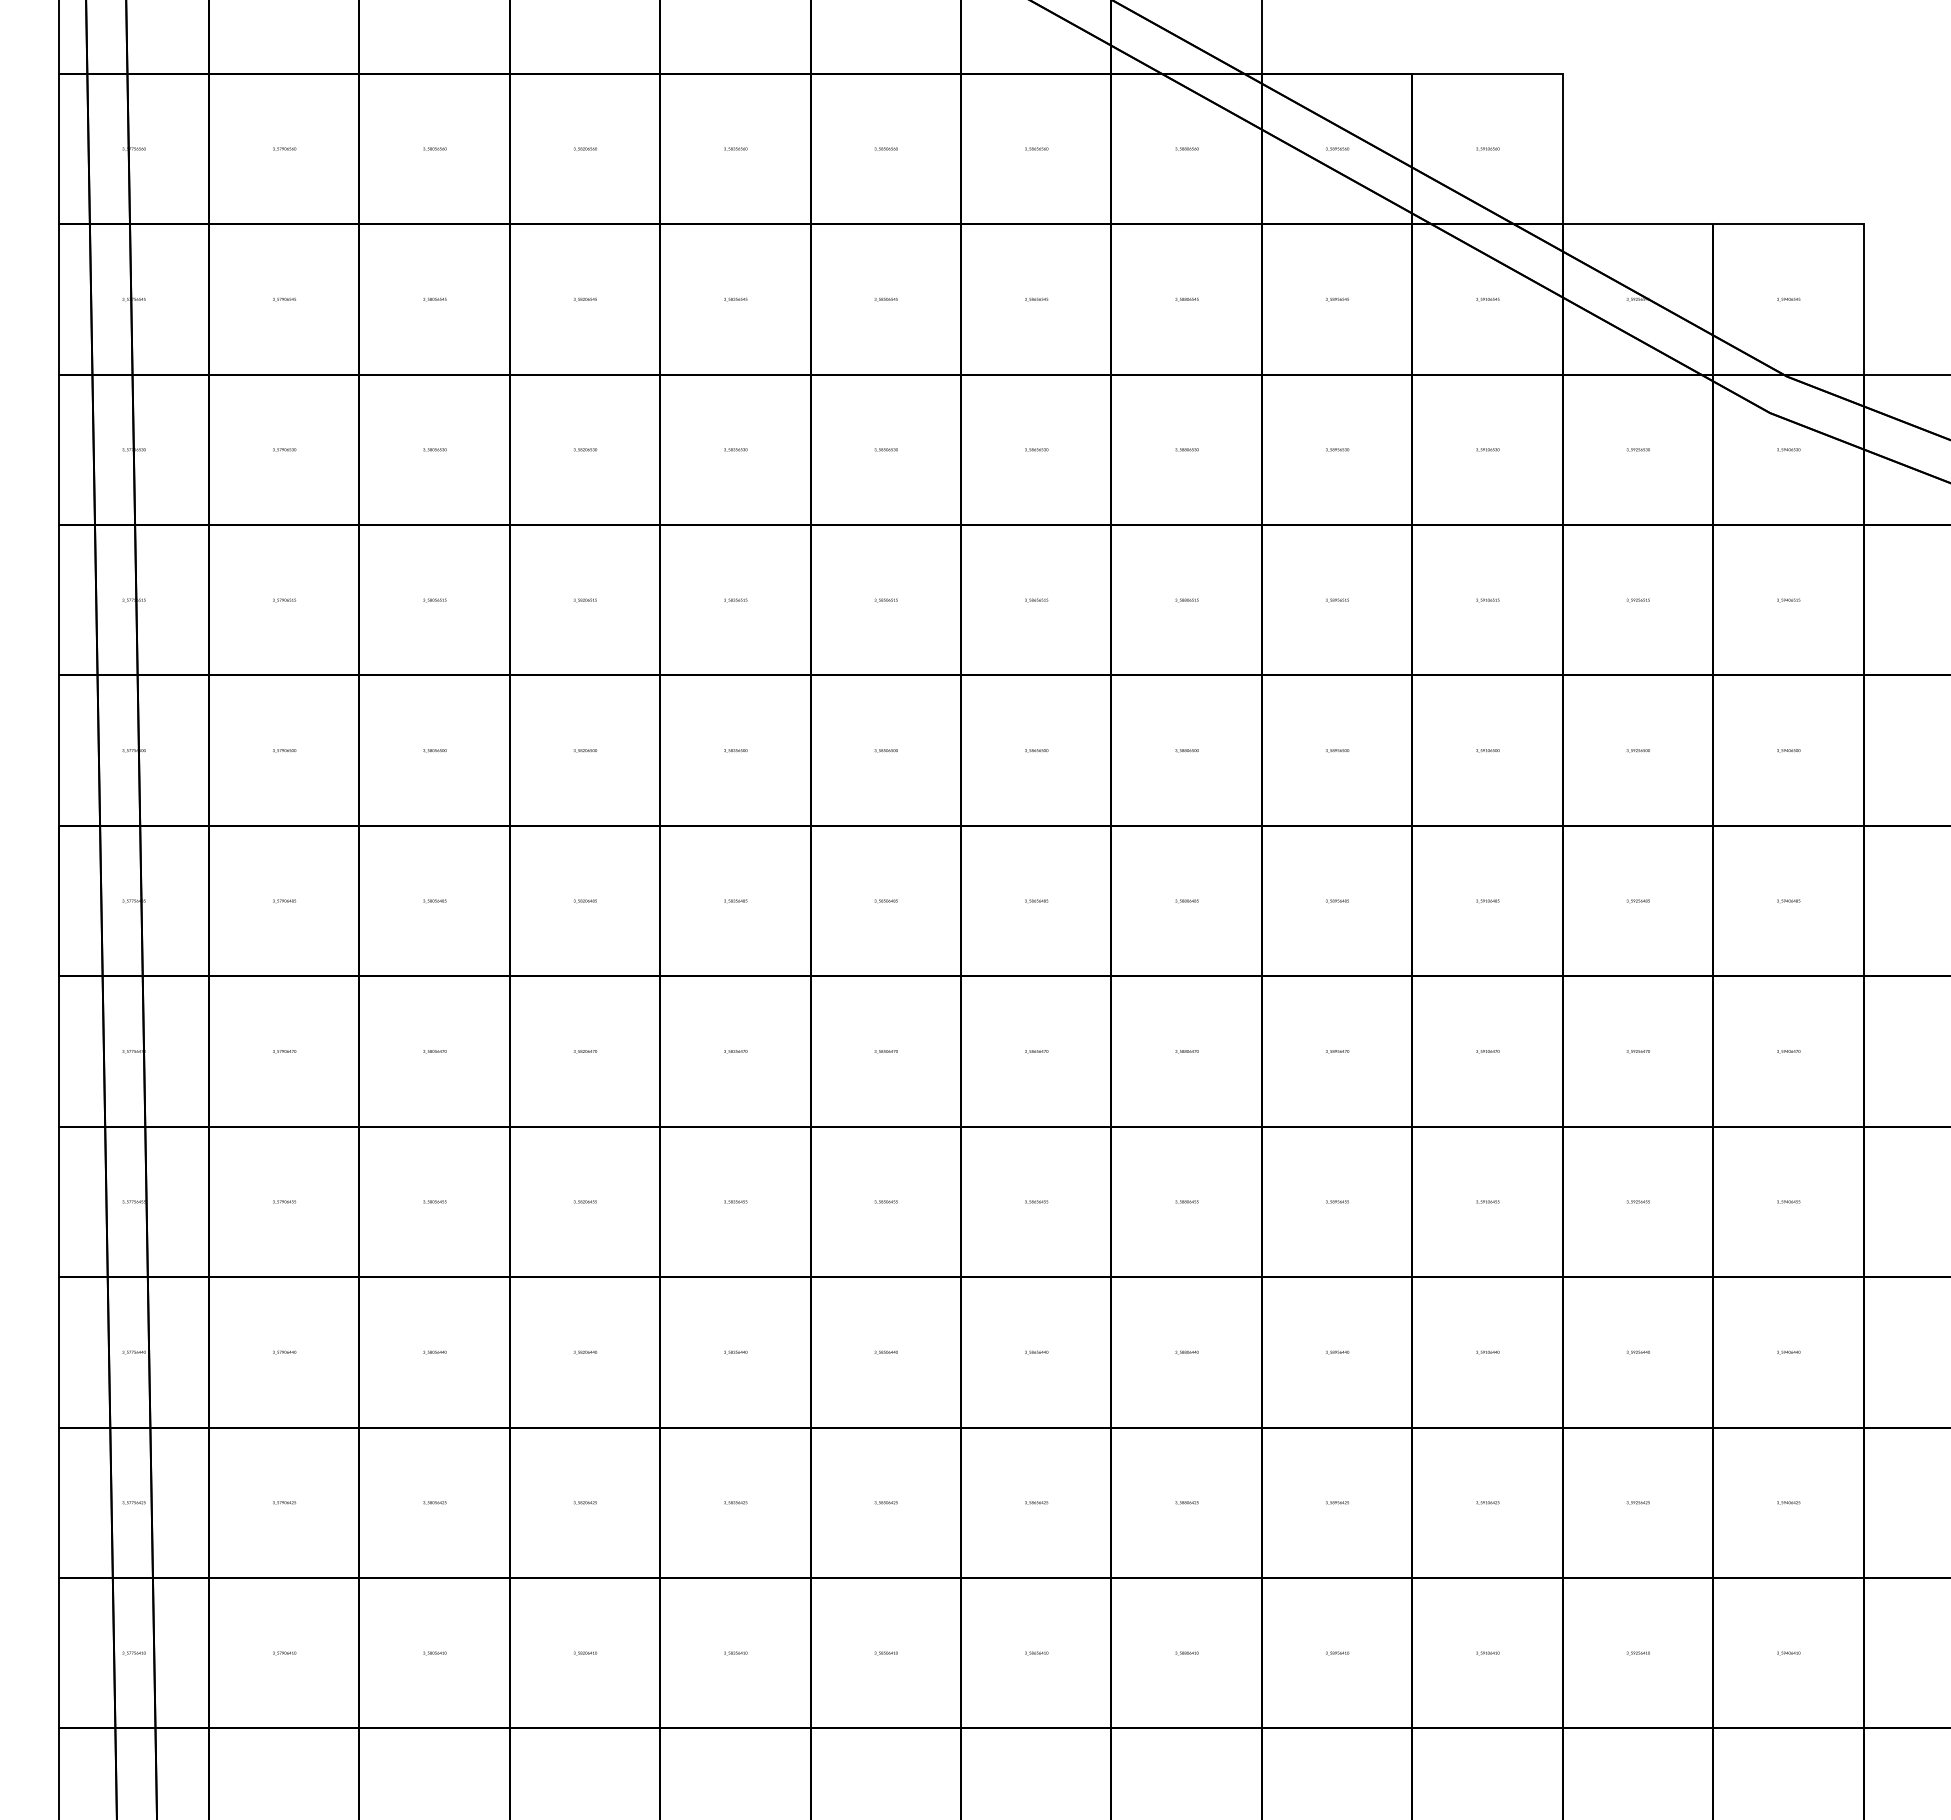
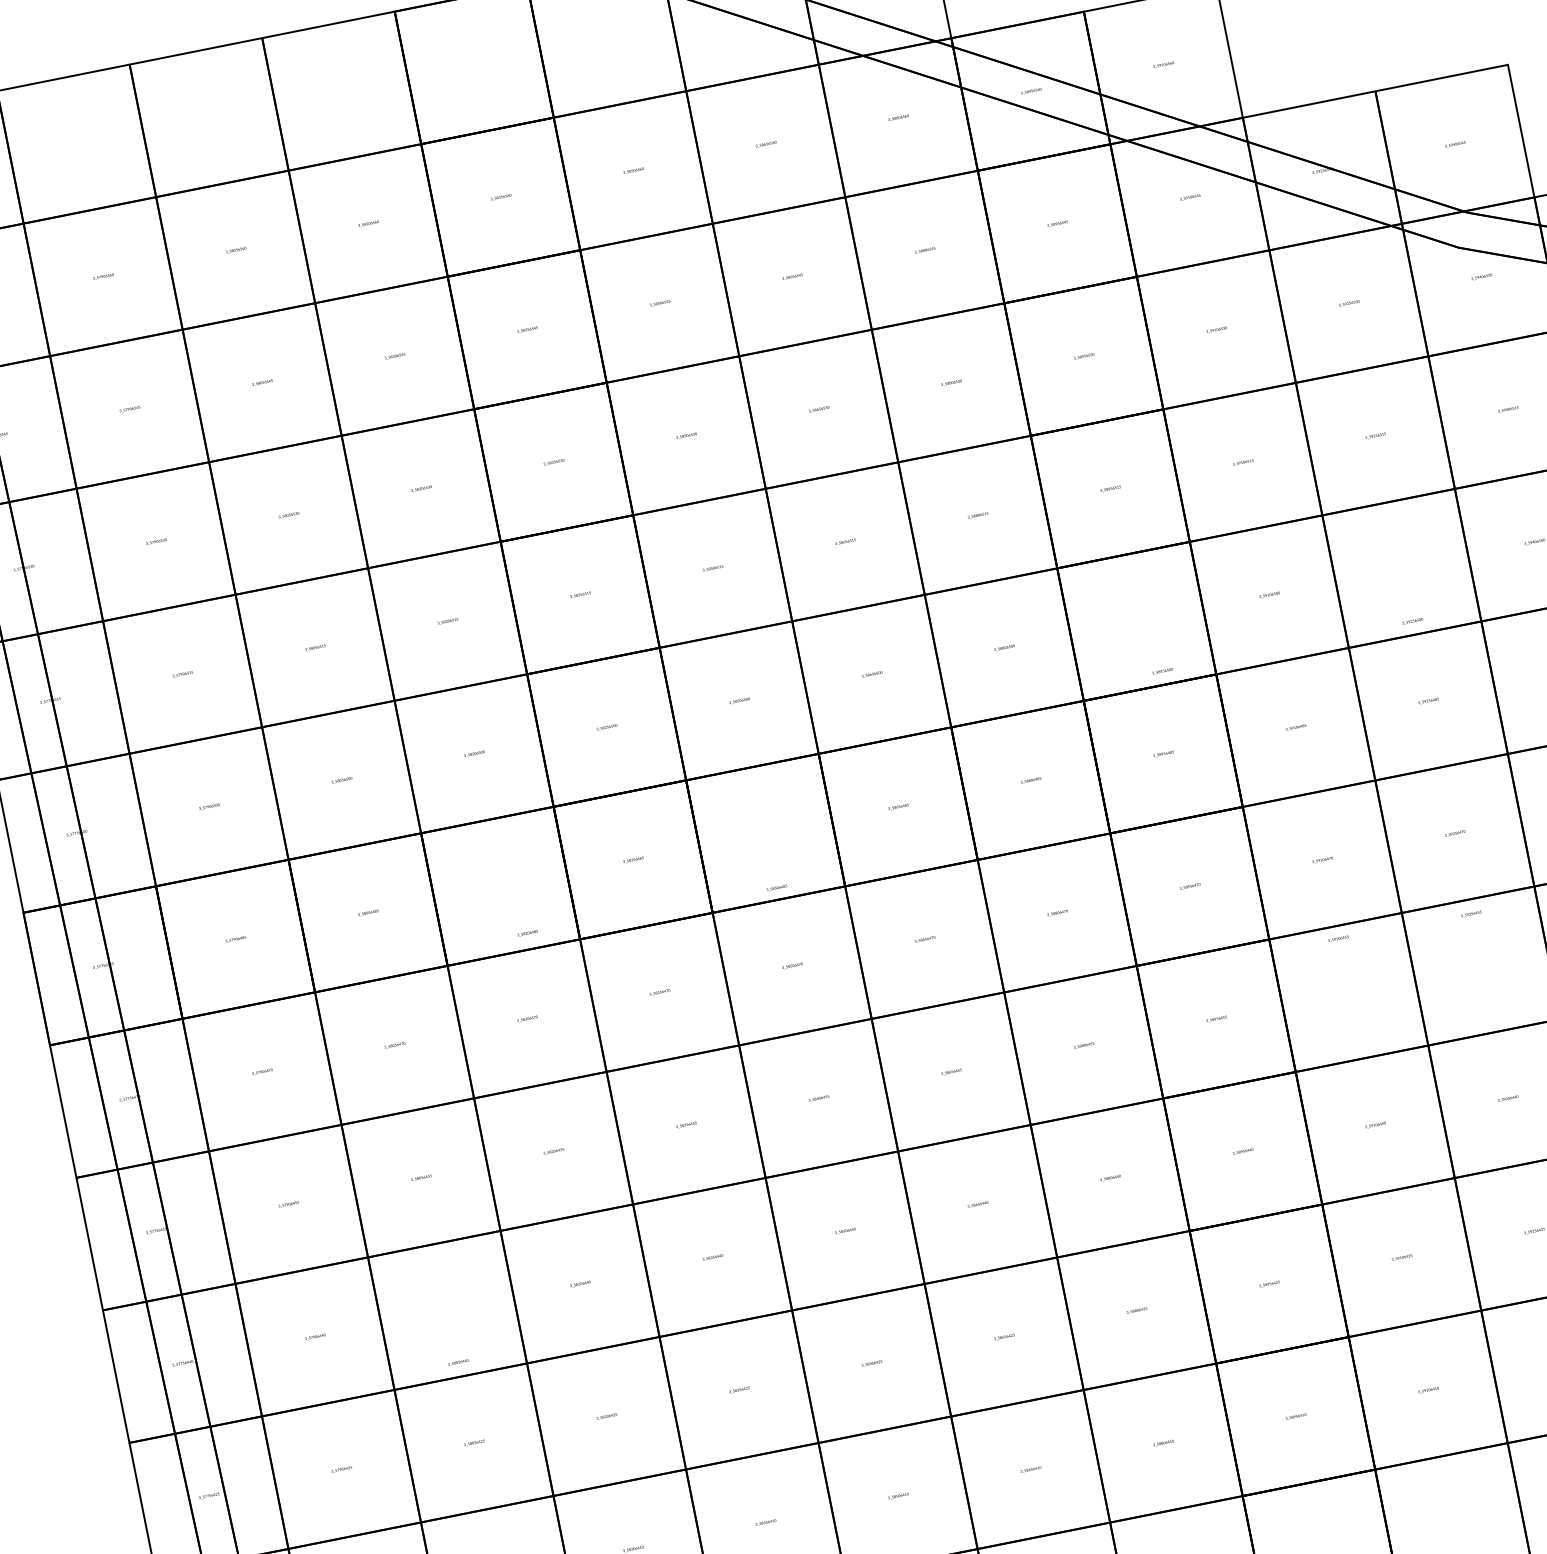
text: (1337, 750) -> (1162, 671), moved
text: (1637, 750) -> (1412, 621), moved
text: (585, 901) -> (527, 933), moved
text: (885, 901) -> (776, 888), moved
text: (1487, 1201) -> (1337, 938), moved
text: (1637, 1201) -> (1470, 913), moved
text: (434, 1352) -> (457, 1362), moved

